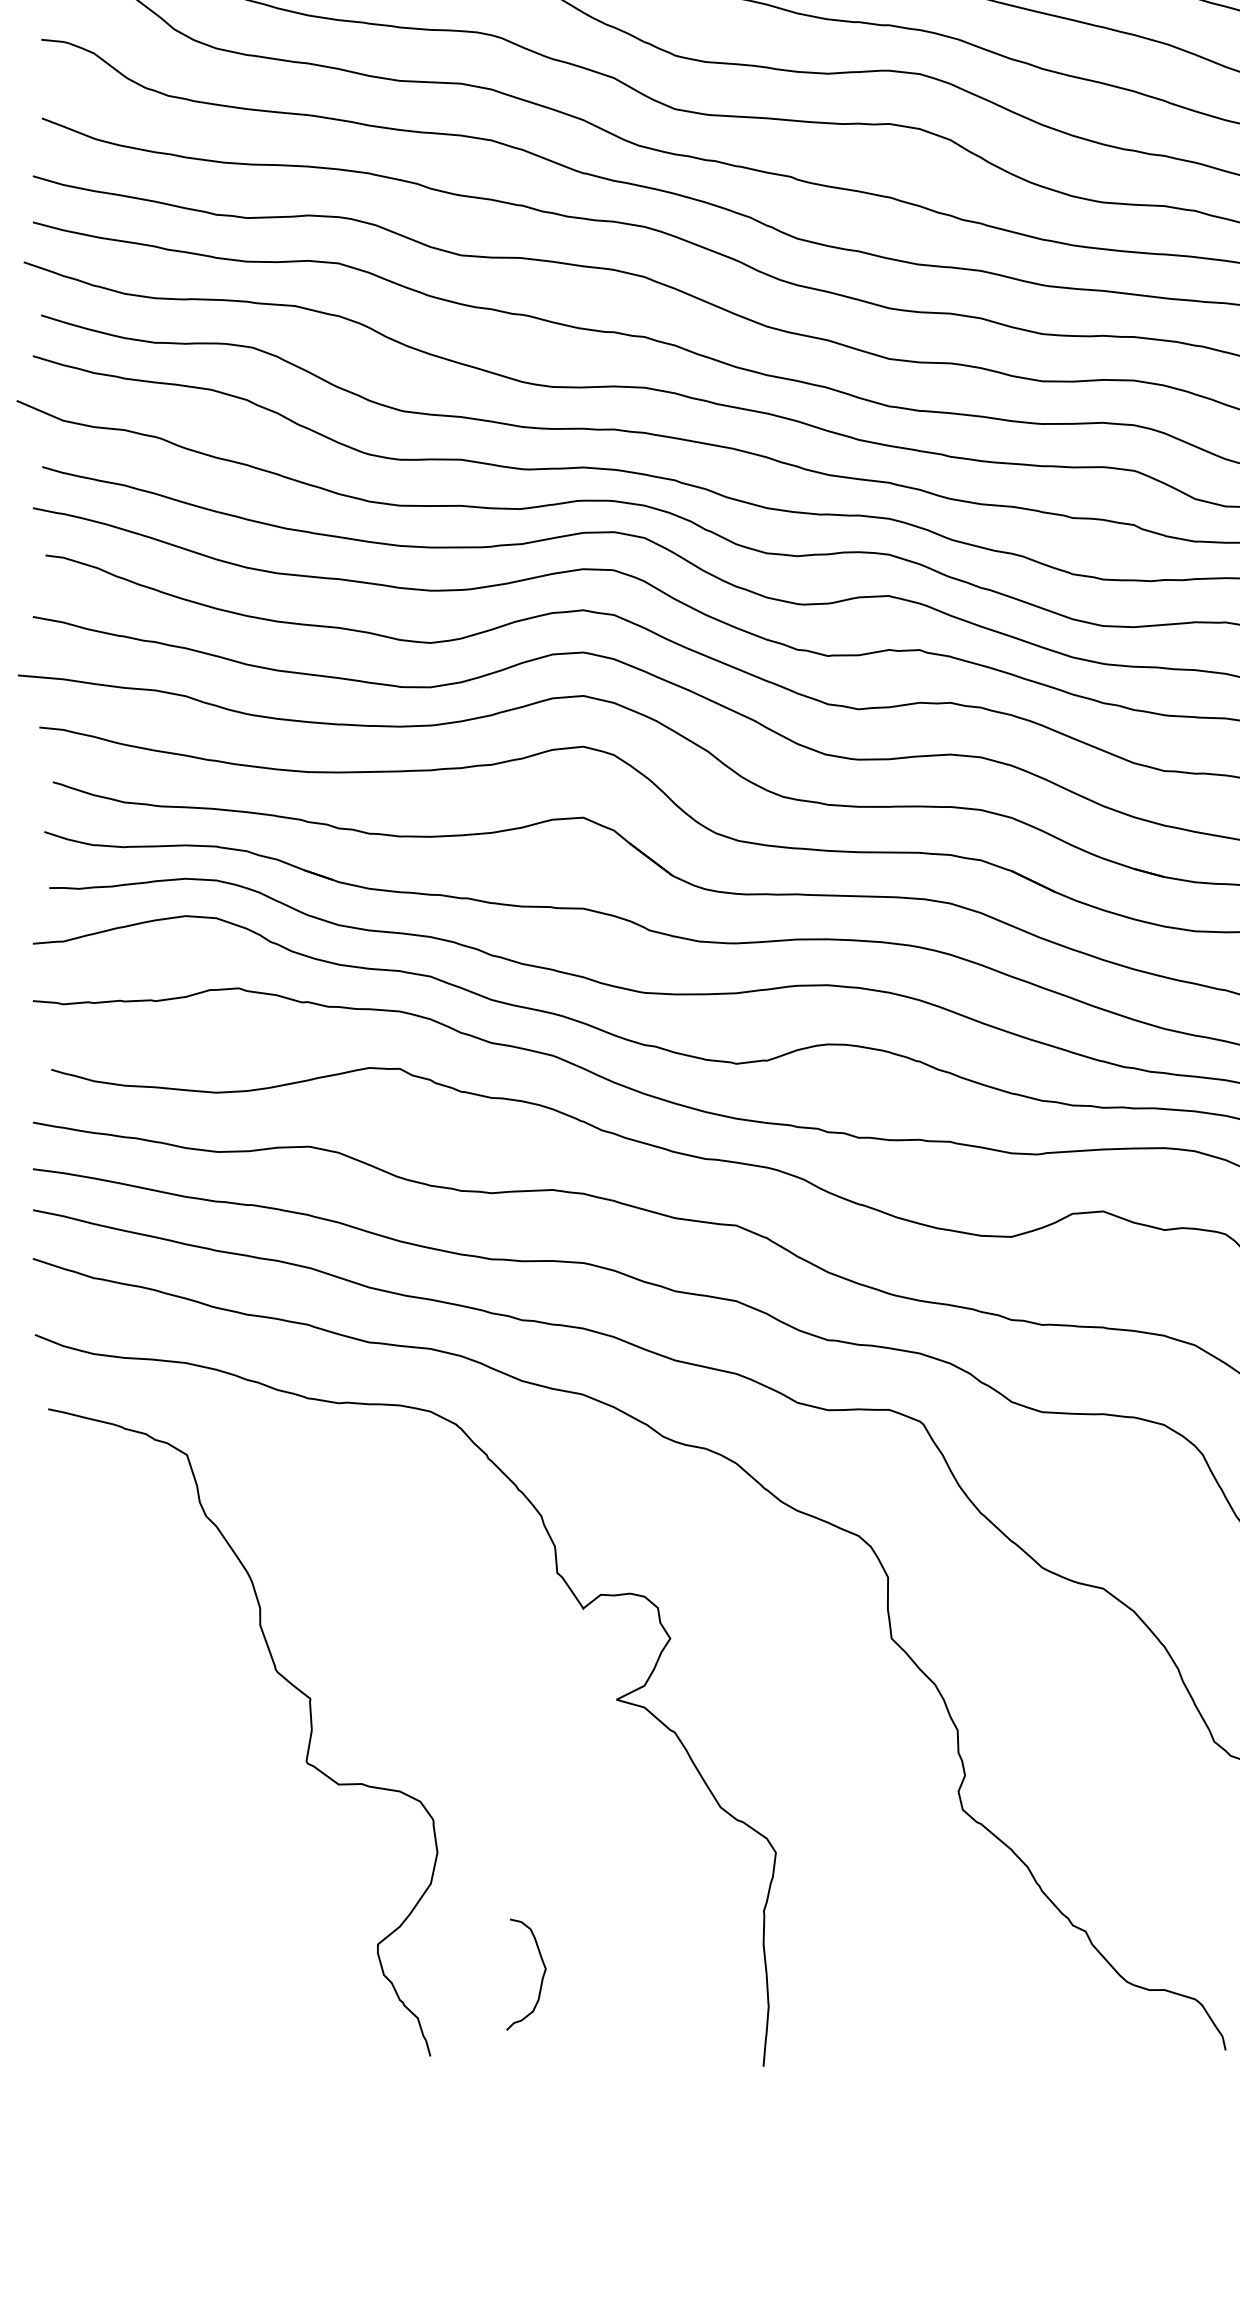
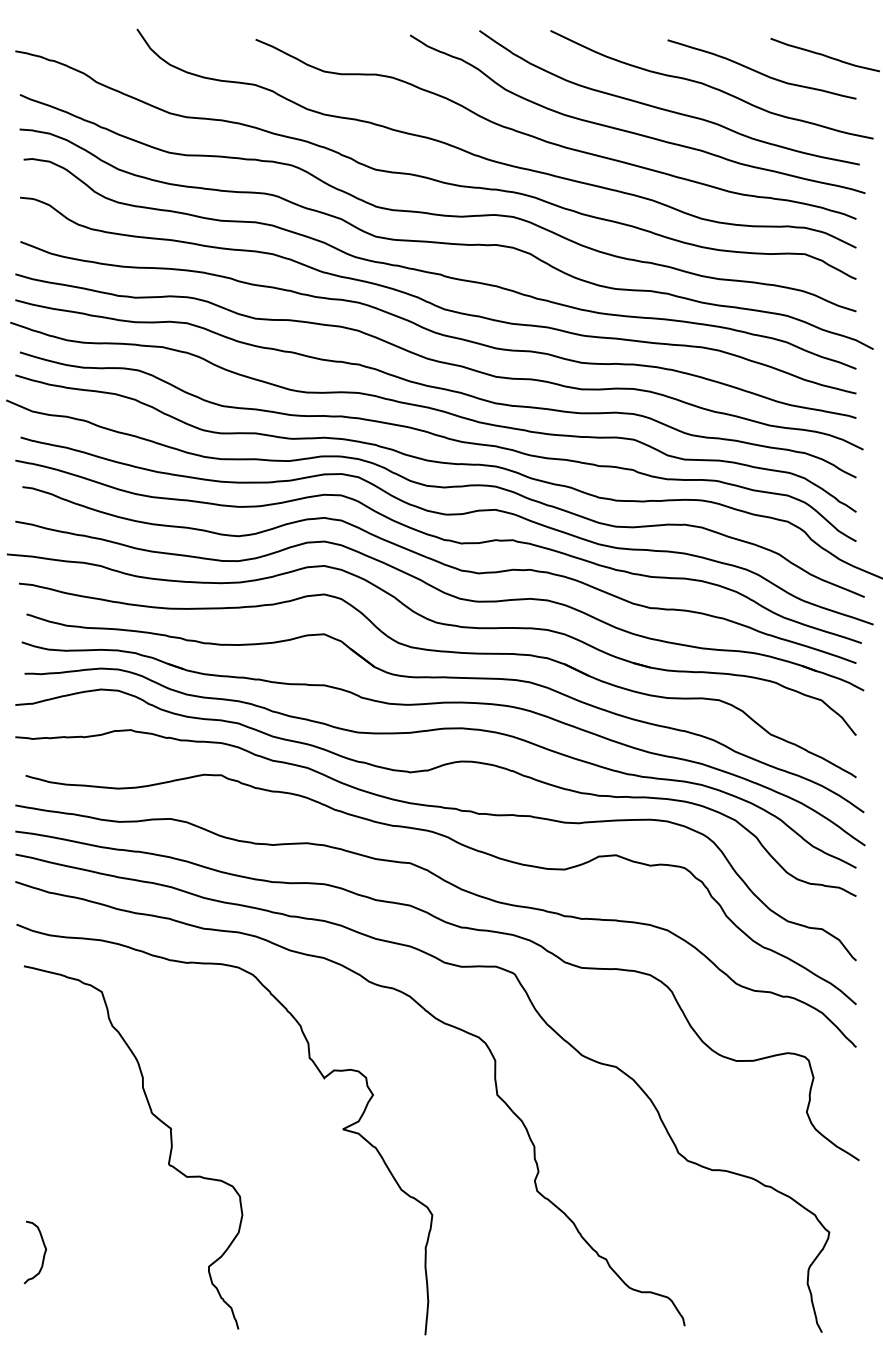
curve: (540, 1978) -> (43, 1254), moved

